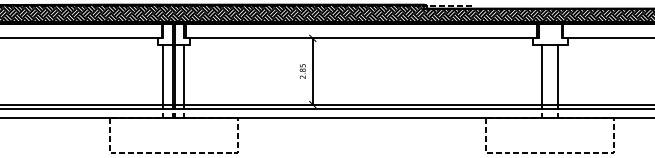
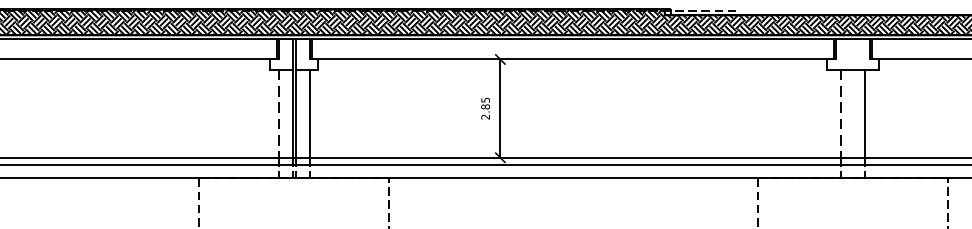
line: (163, 74) -> (278, 113), solid -> dashed
line: (542, 74) -> (841, 113), solid -> dashed

